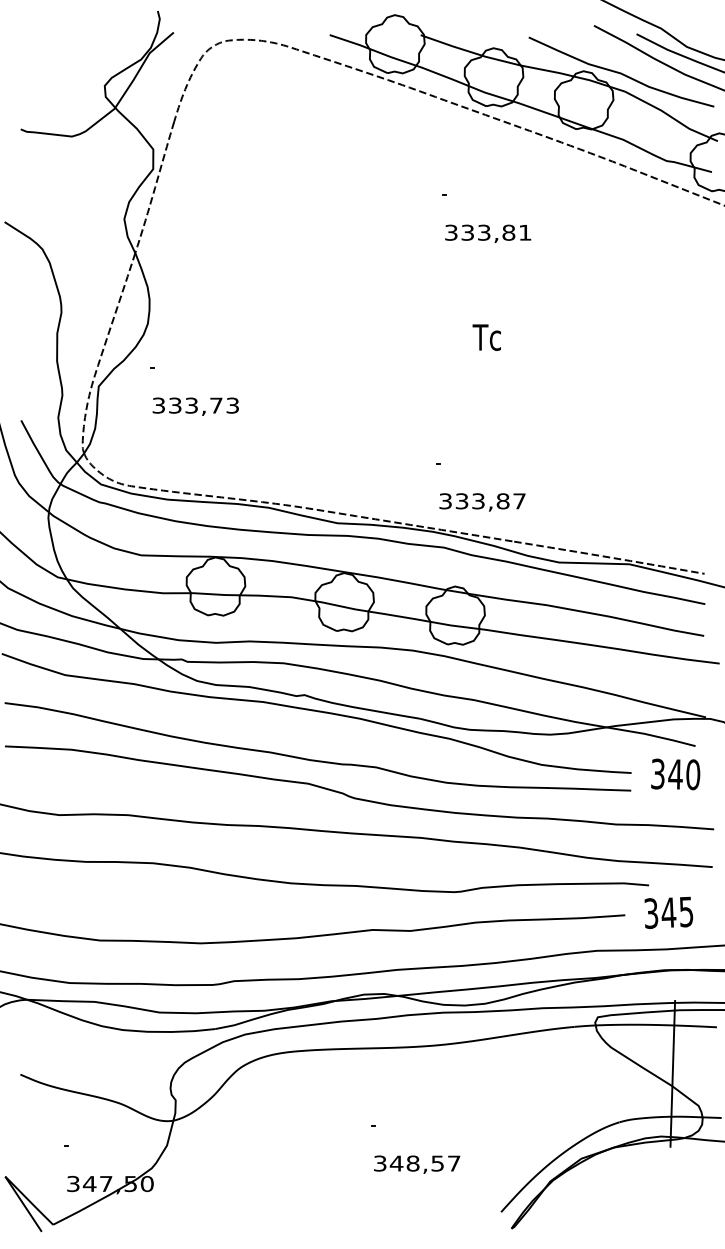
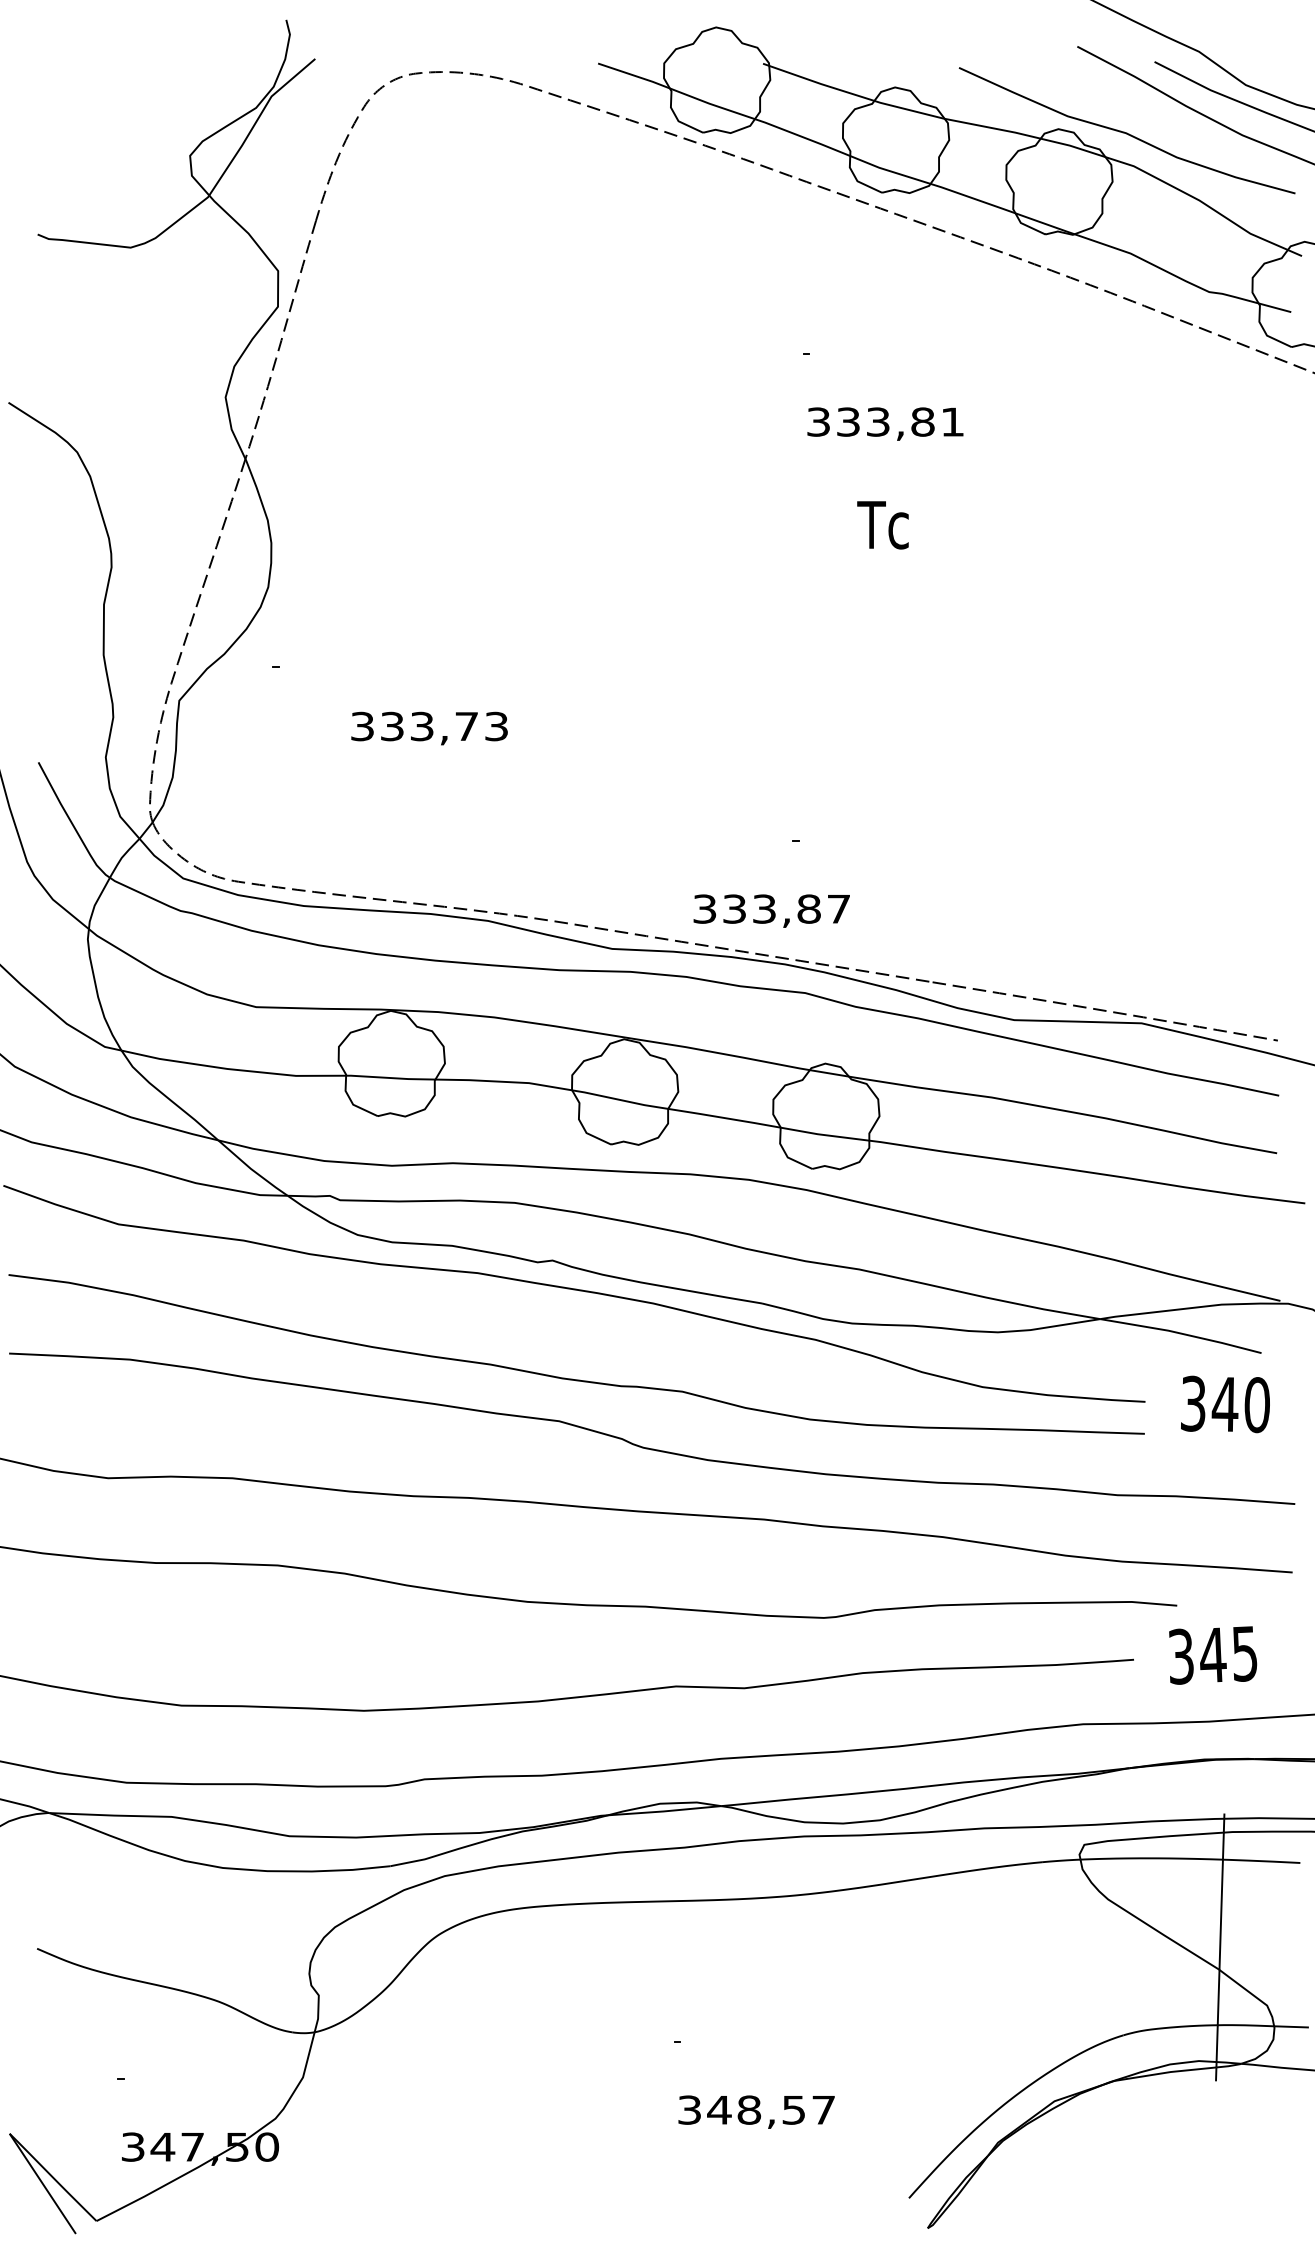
text: (486, 337) -> (882, 524), moved
text: (195, 406) -> (428, 728), moved
text: (482, 502) -> (771, 911), moved

